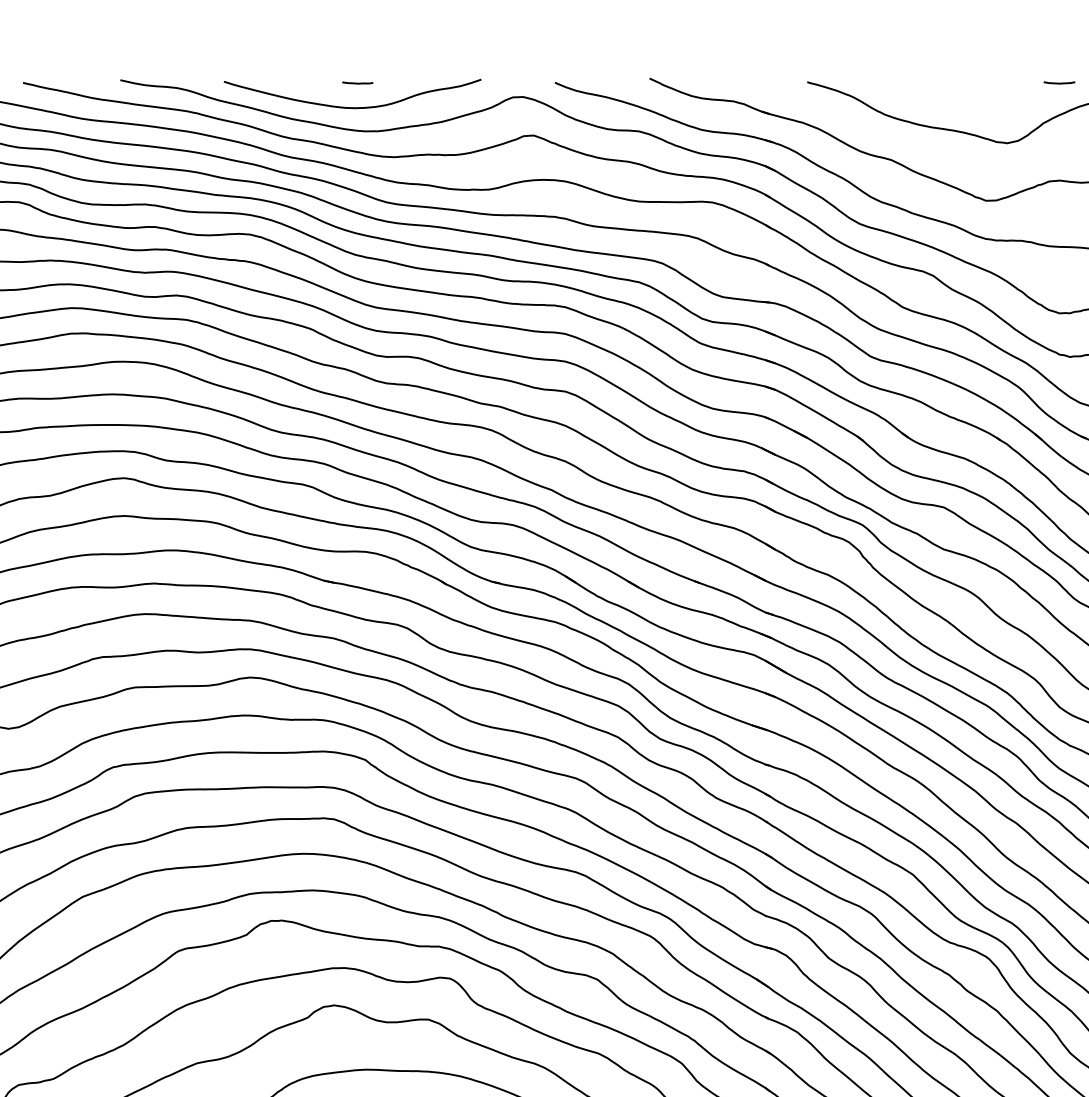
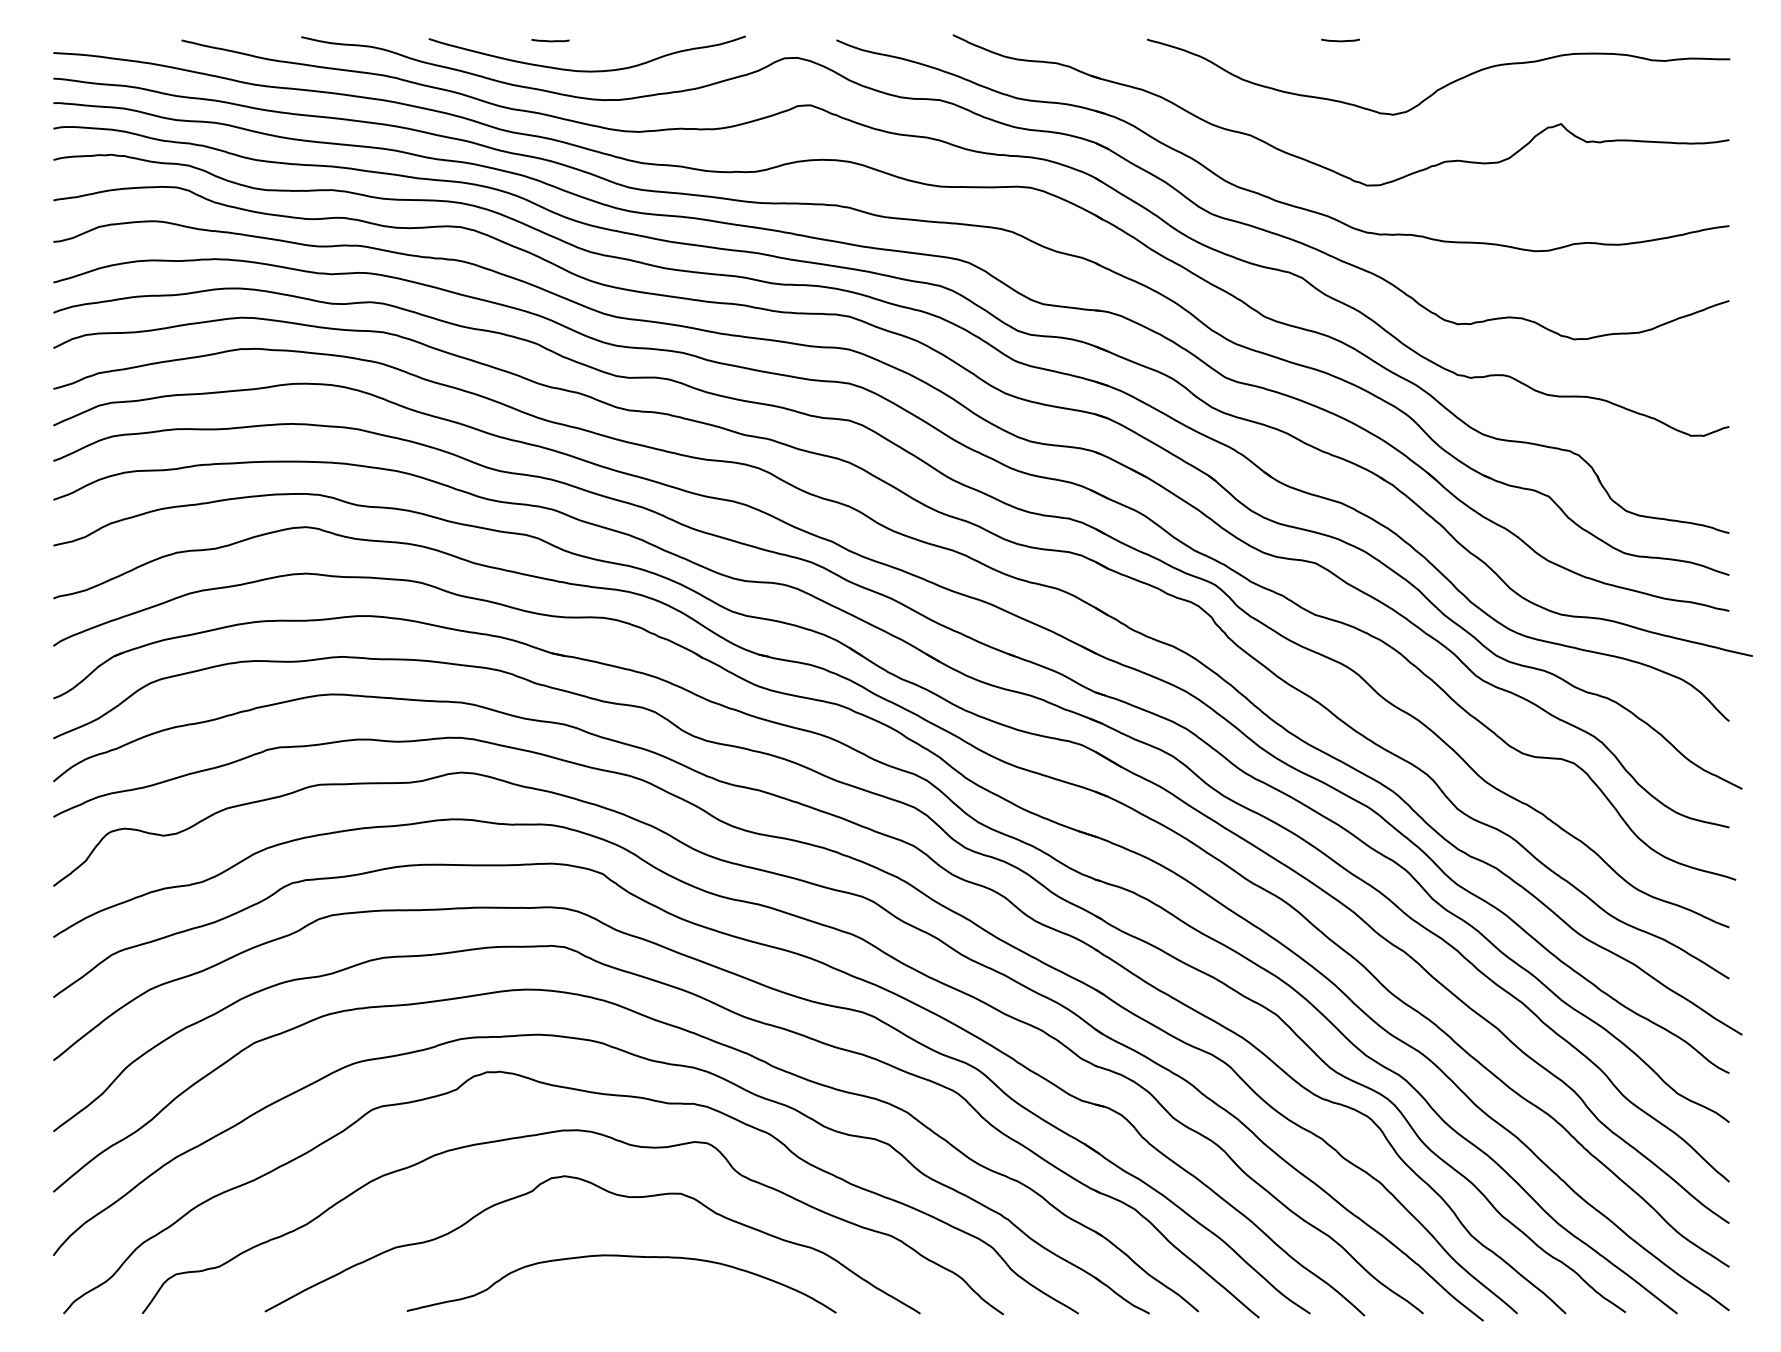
curve: (357, 82) -> (550, 40), moved
curve: (1059, 82) -> (1340, 40), moved

